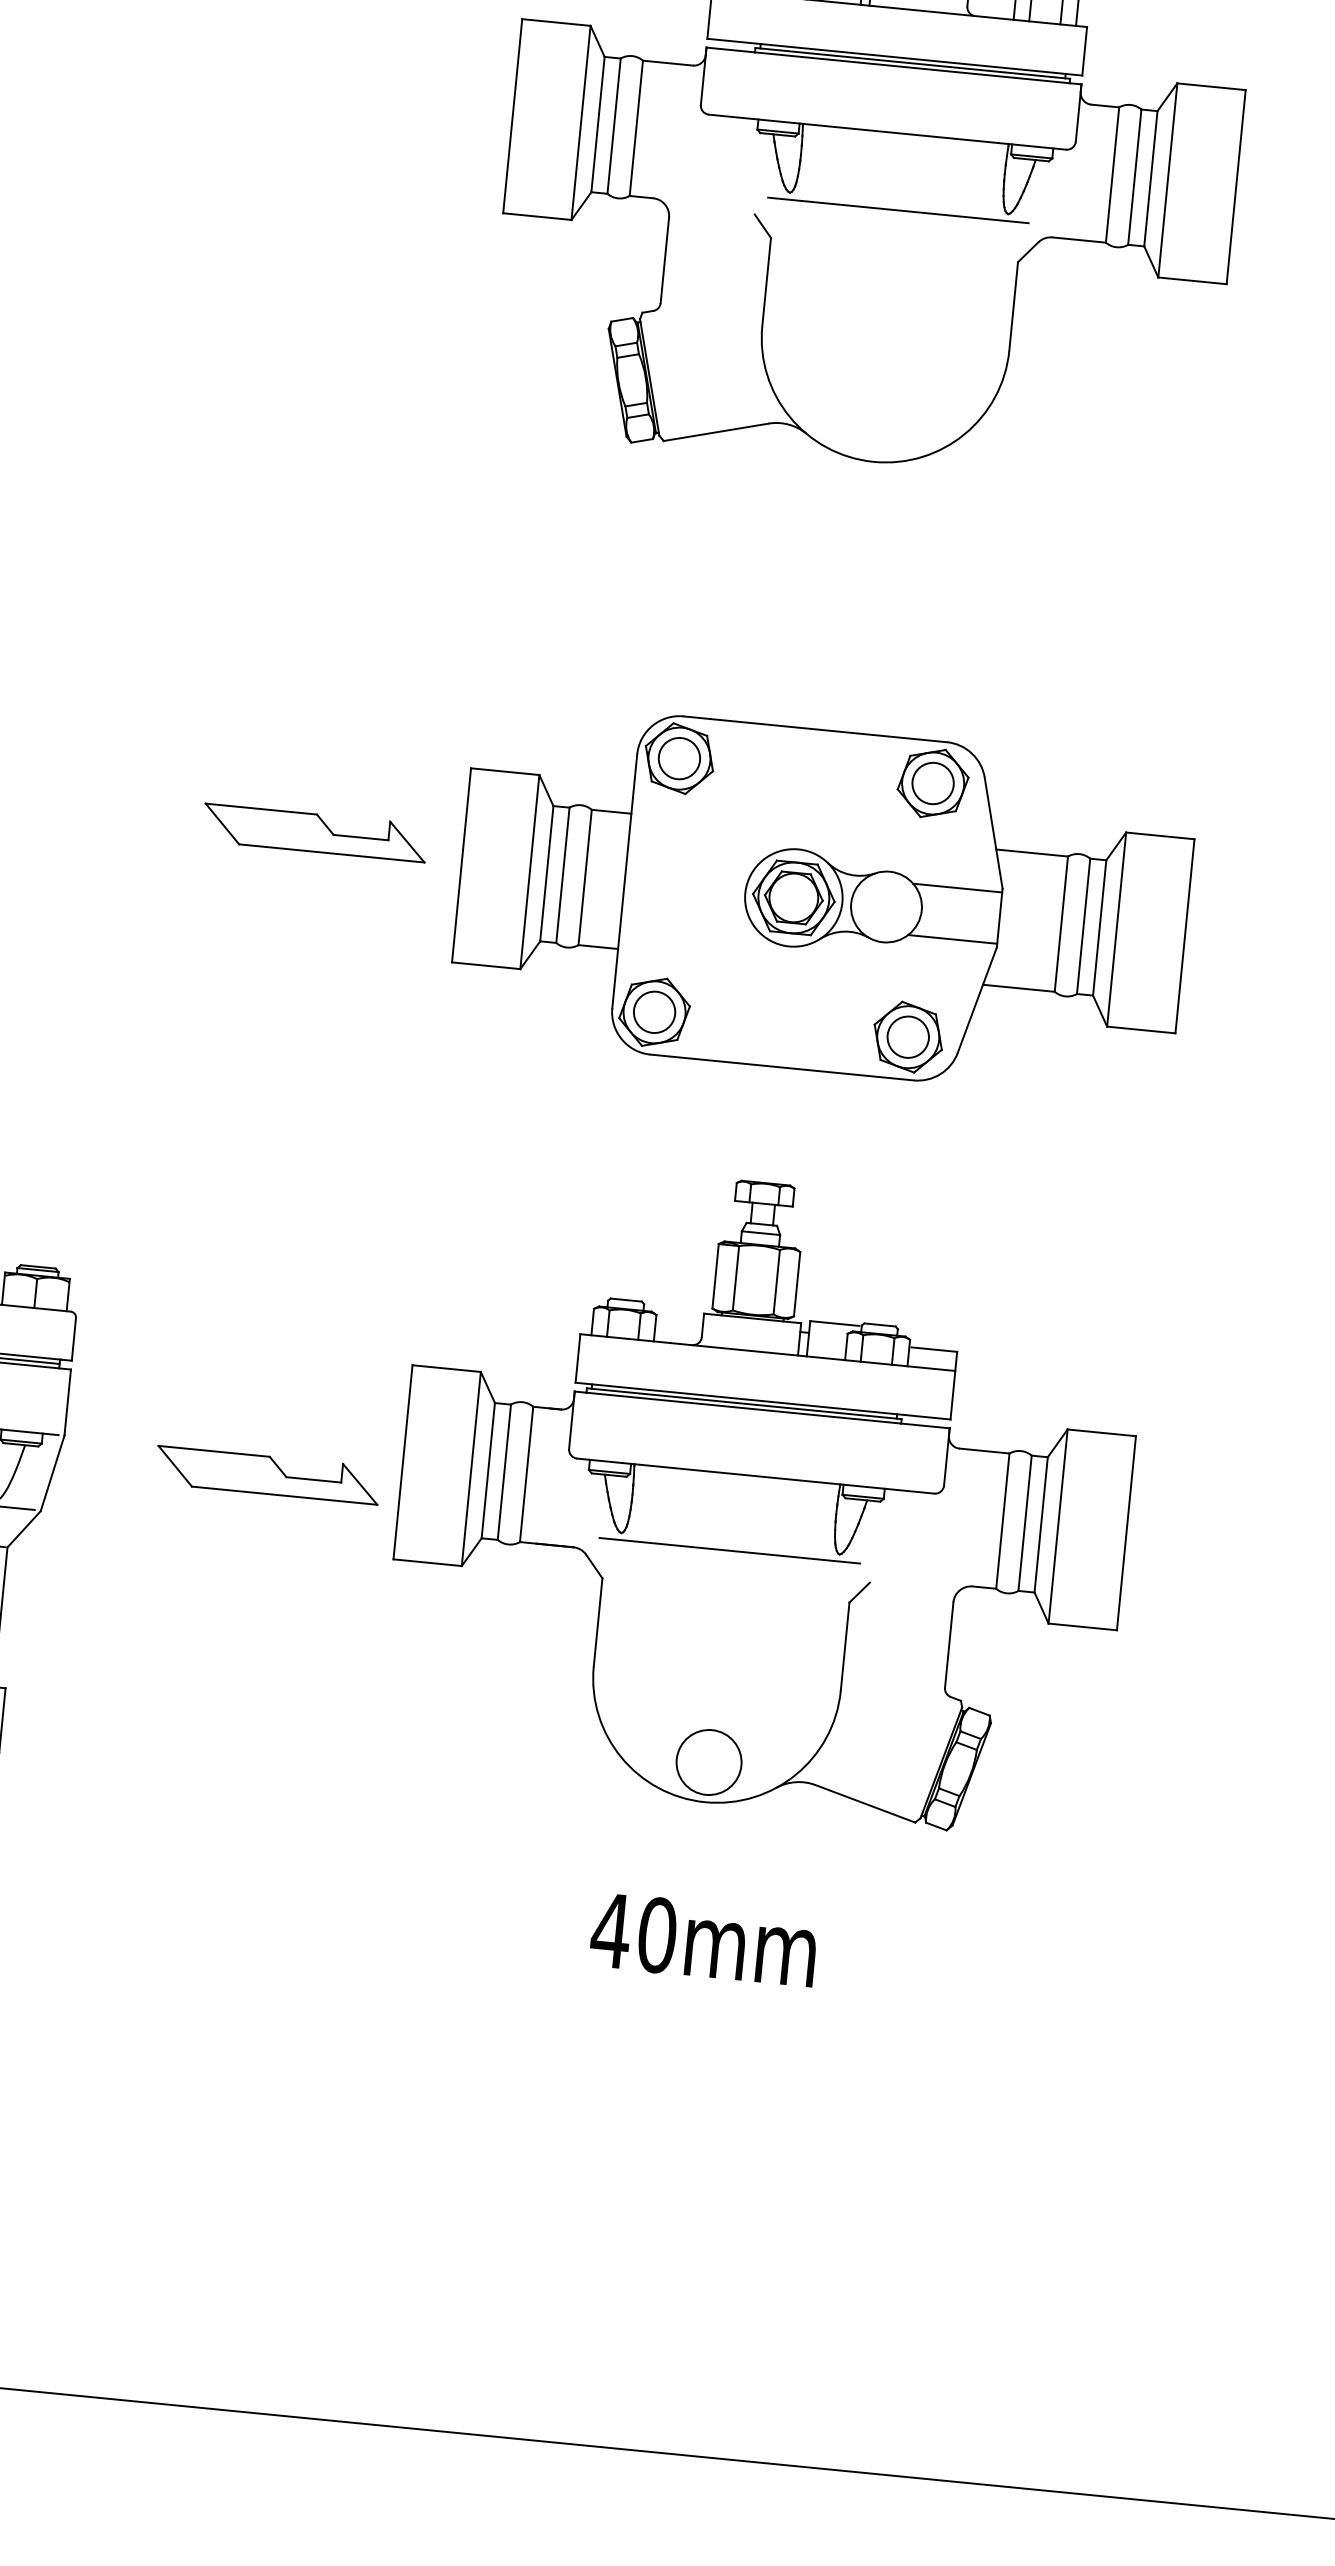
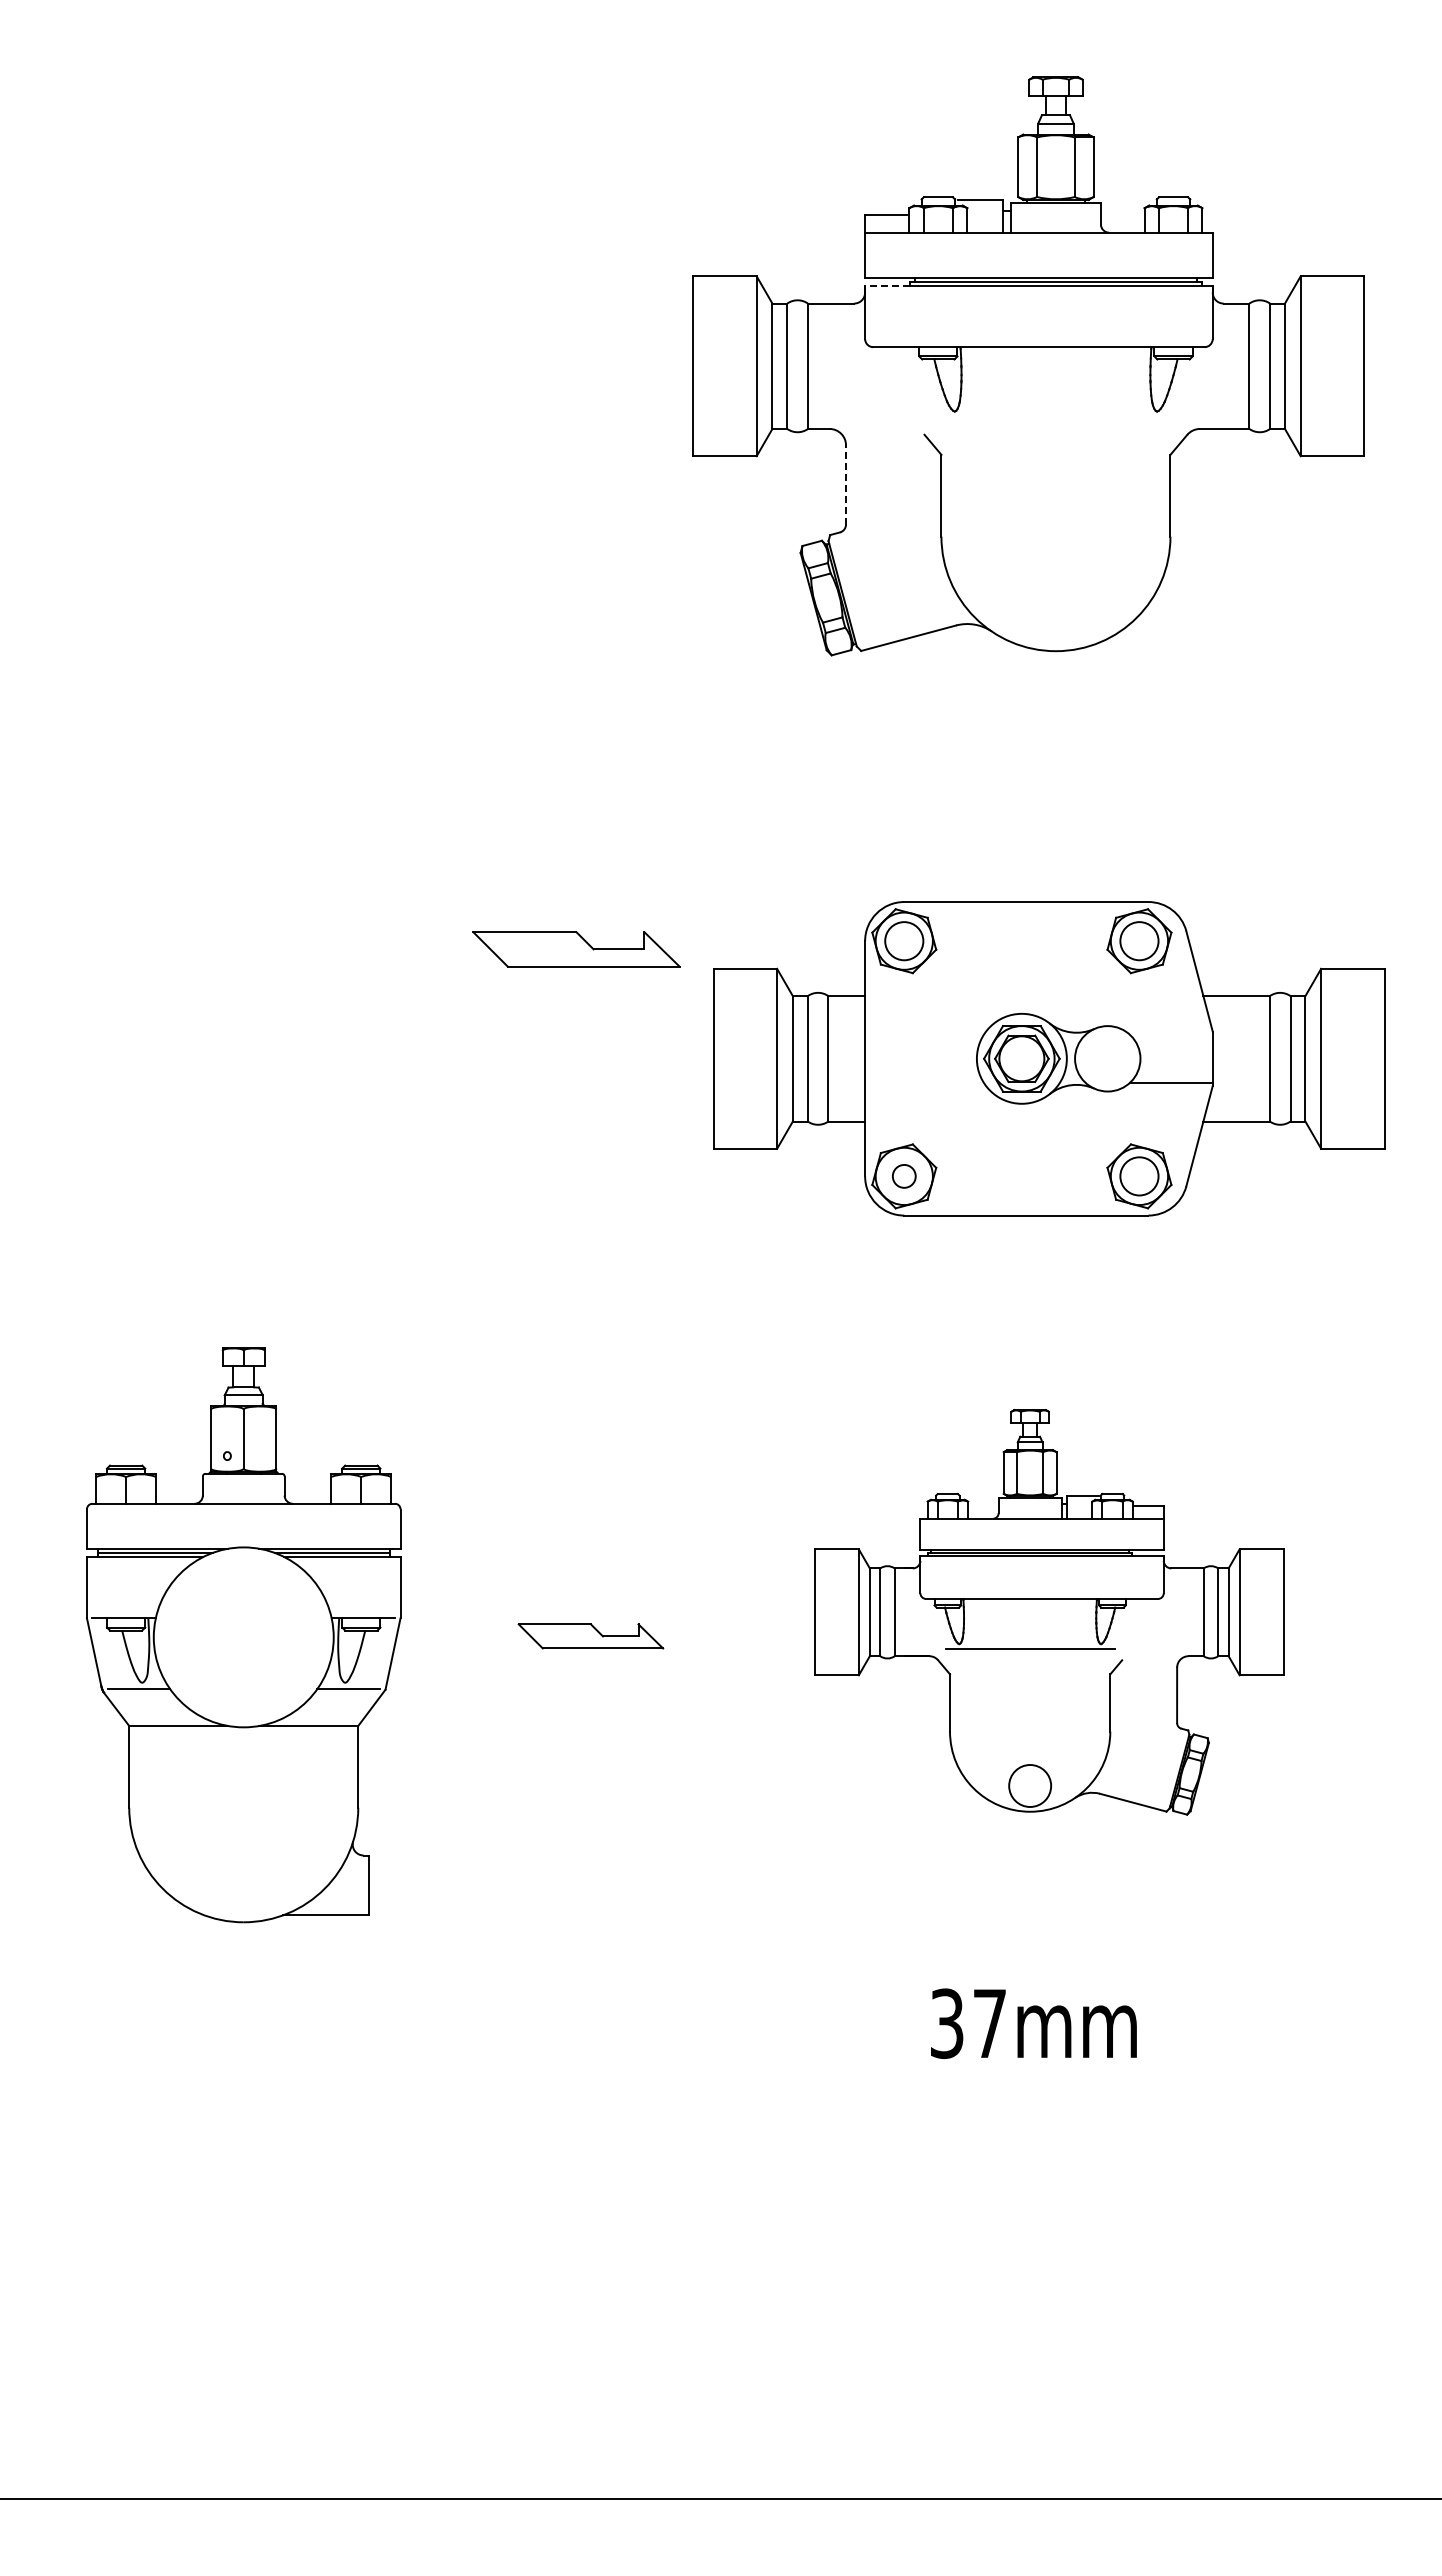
line: (730, 49) -> (887, 285), solid -> dashed
line: (897, 210) -> (1055, 418), removed
line: (665, 259) -> (846, 484), solid -> dashed
part: (315, 833) -> (576, 949), moved
line: (957, 888) -> (1171, 1035), removed
circle: (654, 1012) -> (904, 1176), size x0.6
part: (267, 1475) -> (590, 1636), size x0.7
part: (765, 1498) -> (1049, 1612), size x0.7
text: (633, 1932) -> (967, 2023), 40mm -> 37mm

